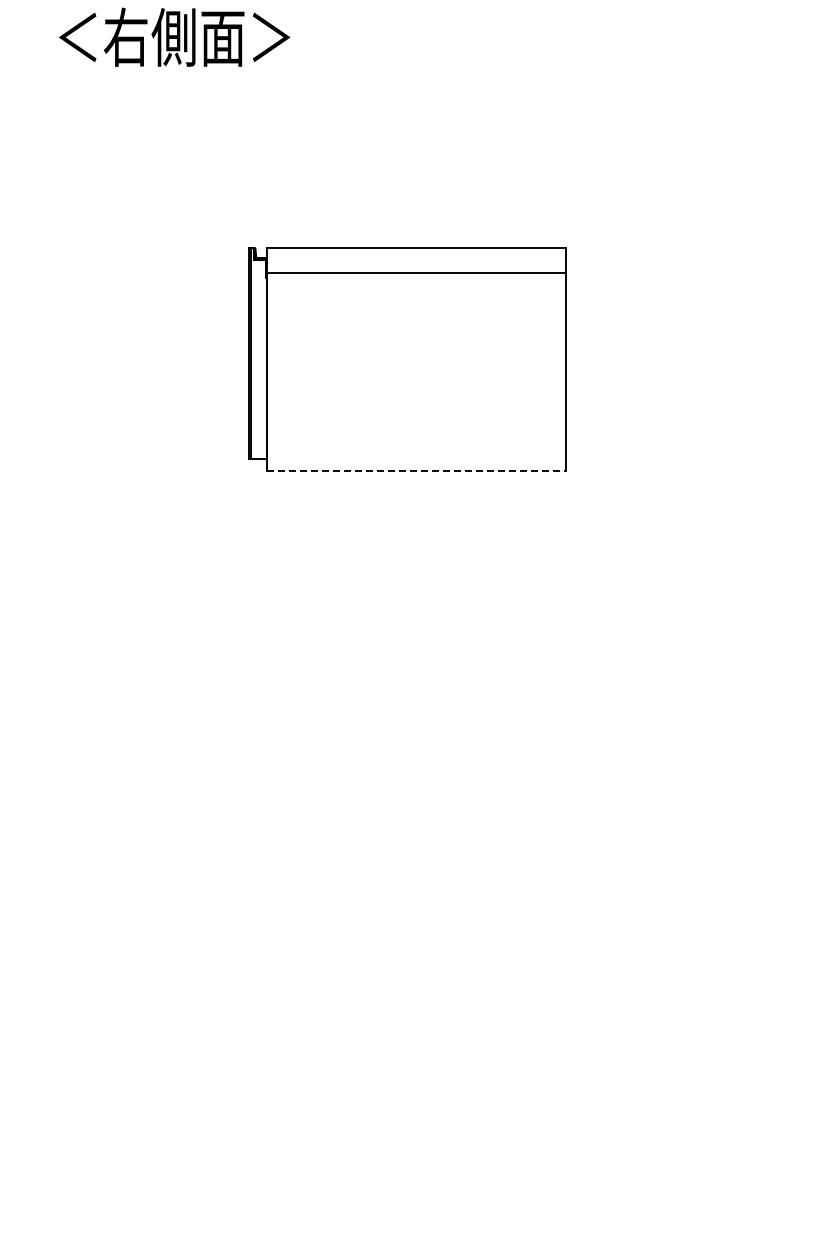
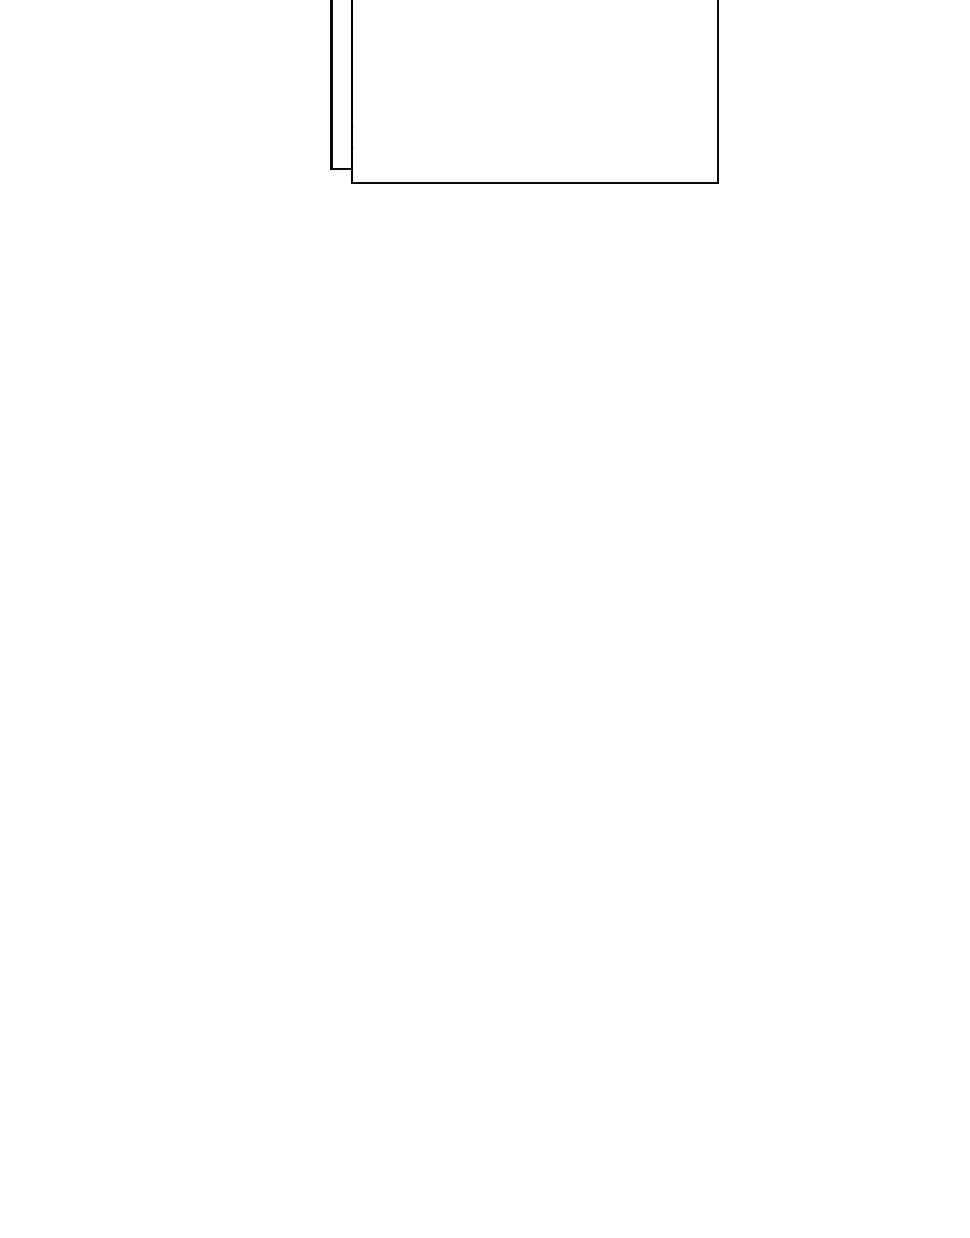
line: (416, 470) -> (535, 183), dashed -> solid

